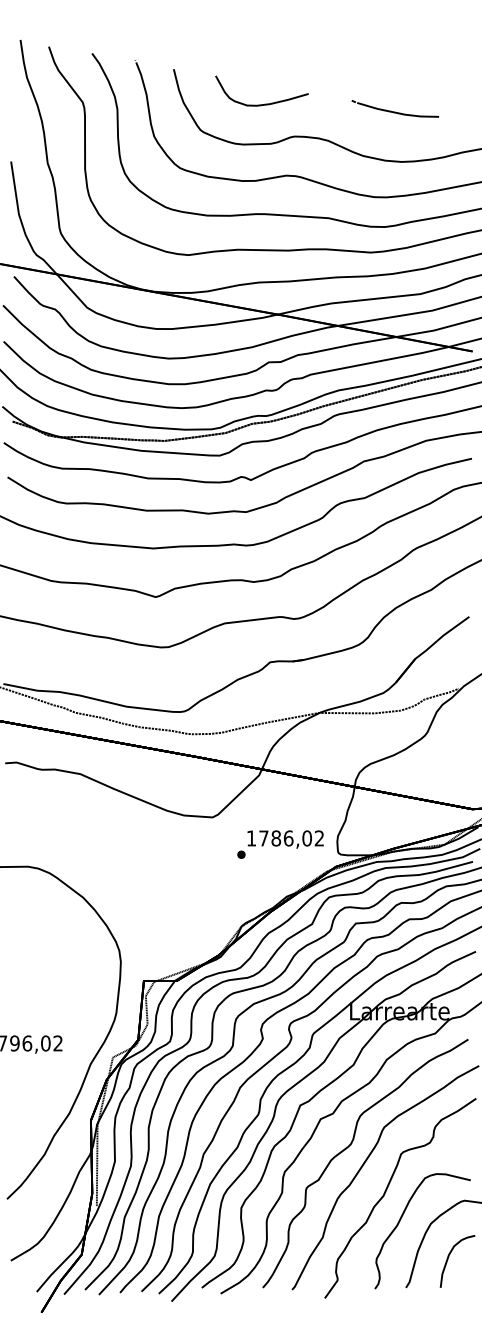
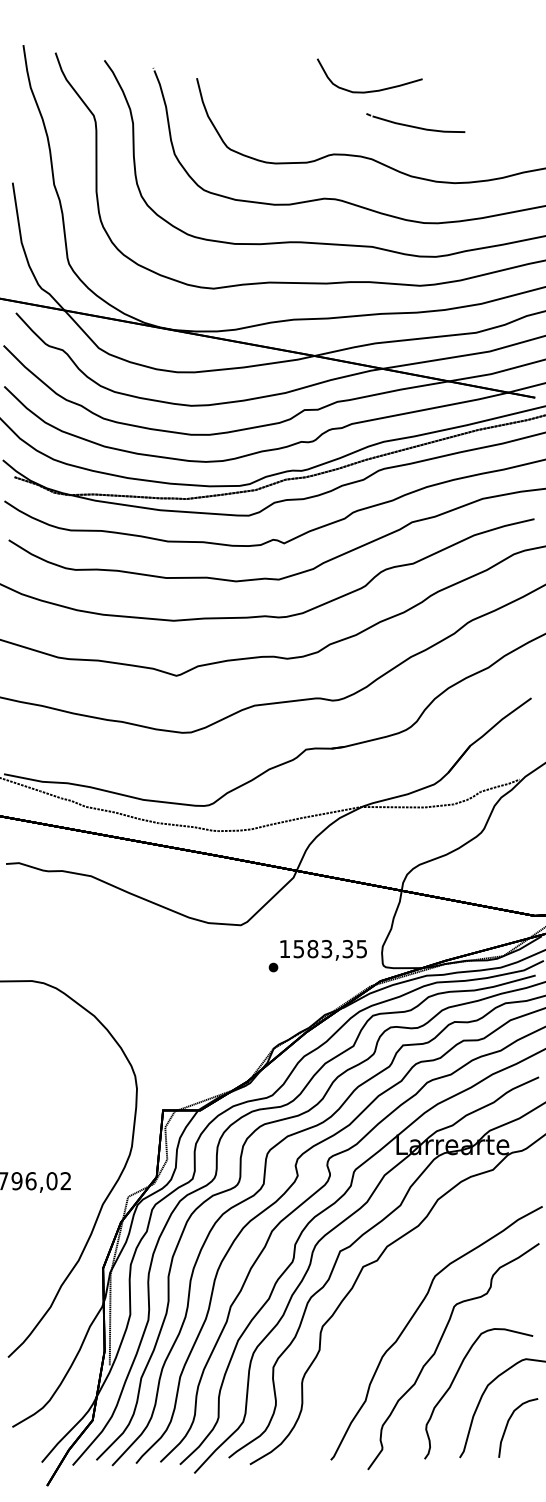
curve: (262, 103) -> (370, 90), moved
part: (395, 108) -> (415, 122), moved
text: (290, 837) -> (329, 948), 1786,02 -> 1583,35
part: (349, 1147) -> (395, 1298), removed

